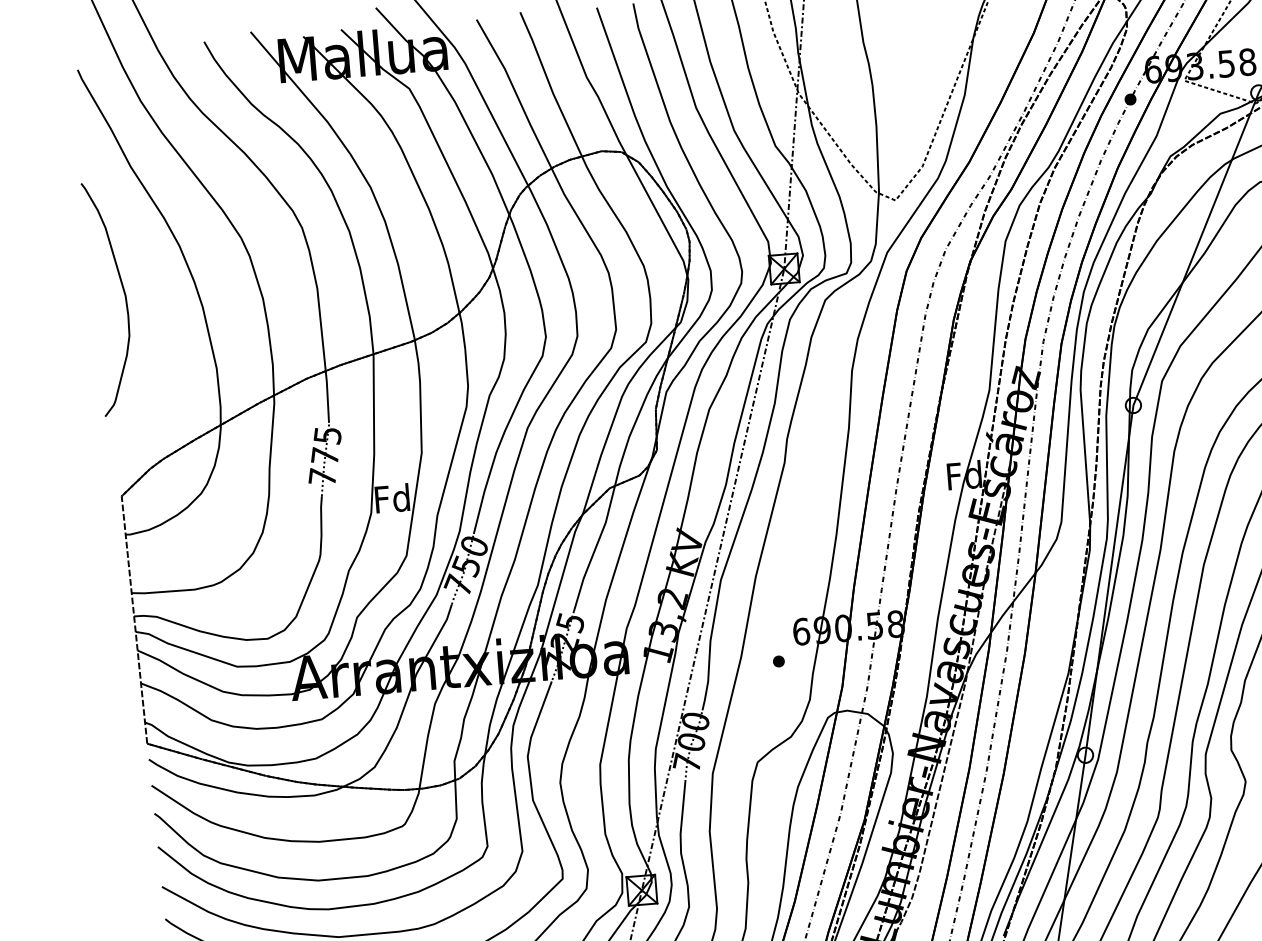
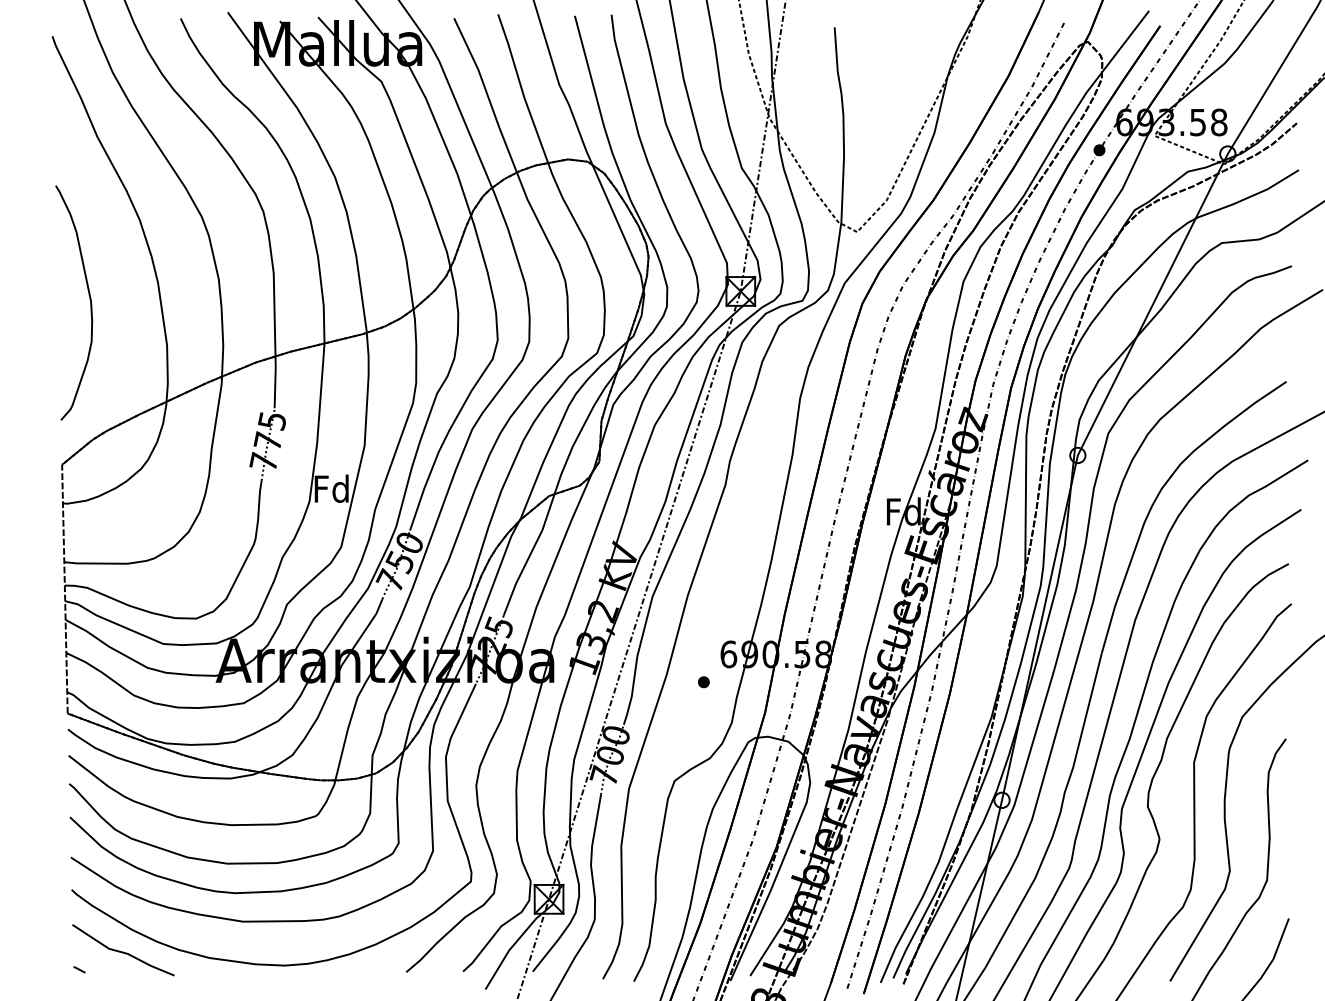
curve: (123, 294) -> (89, 299), moved

